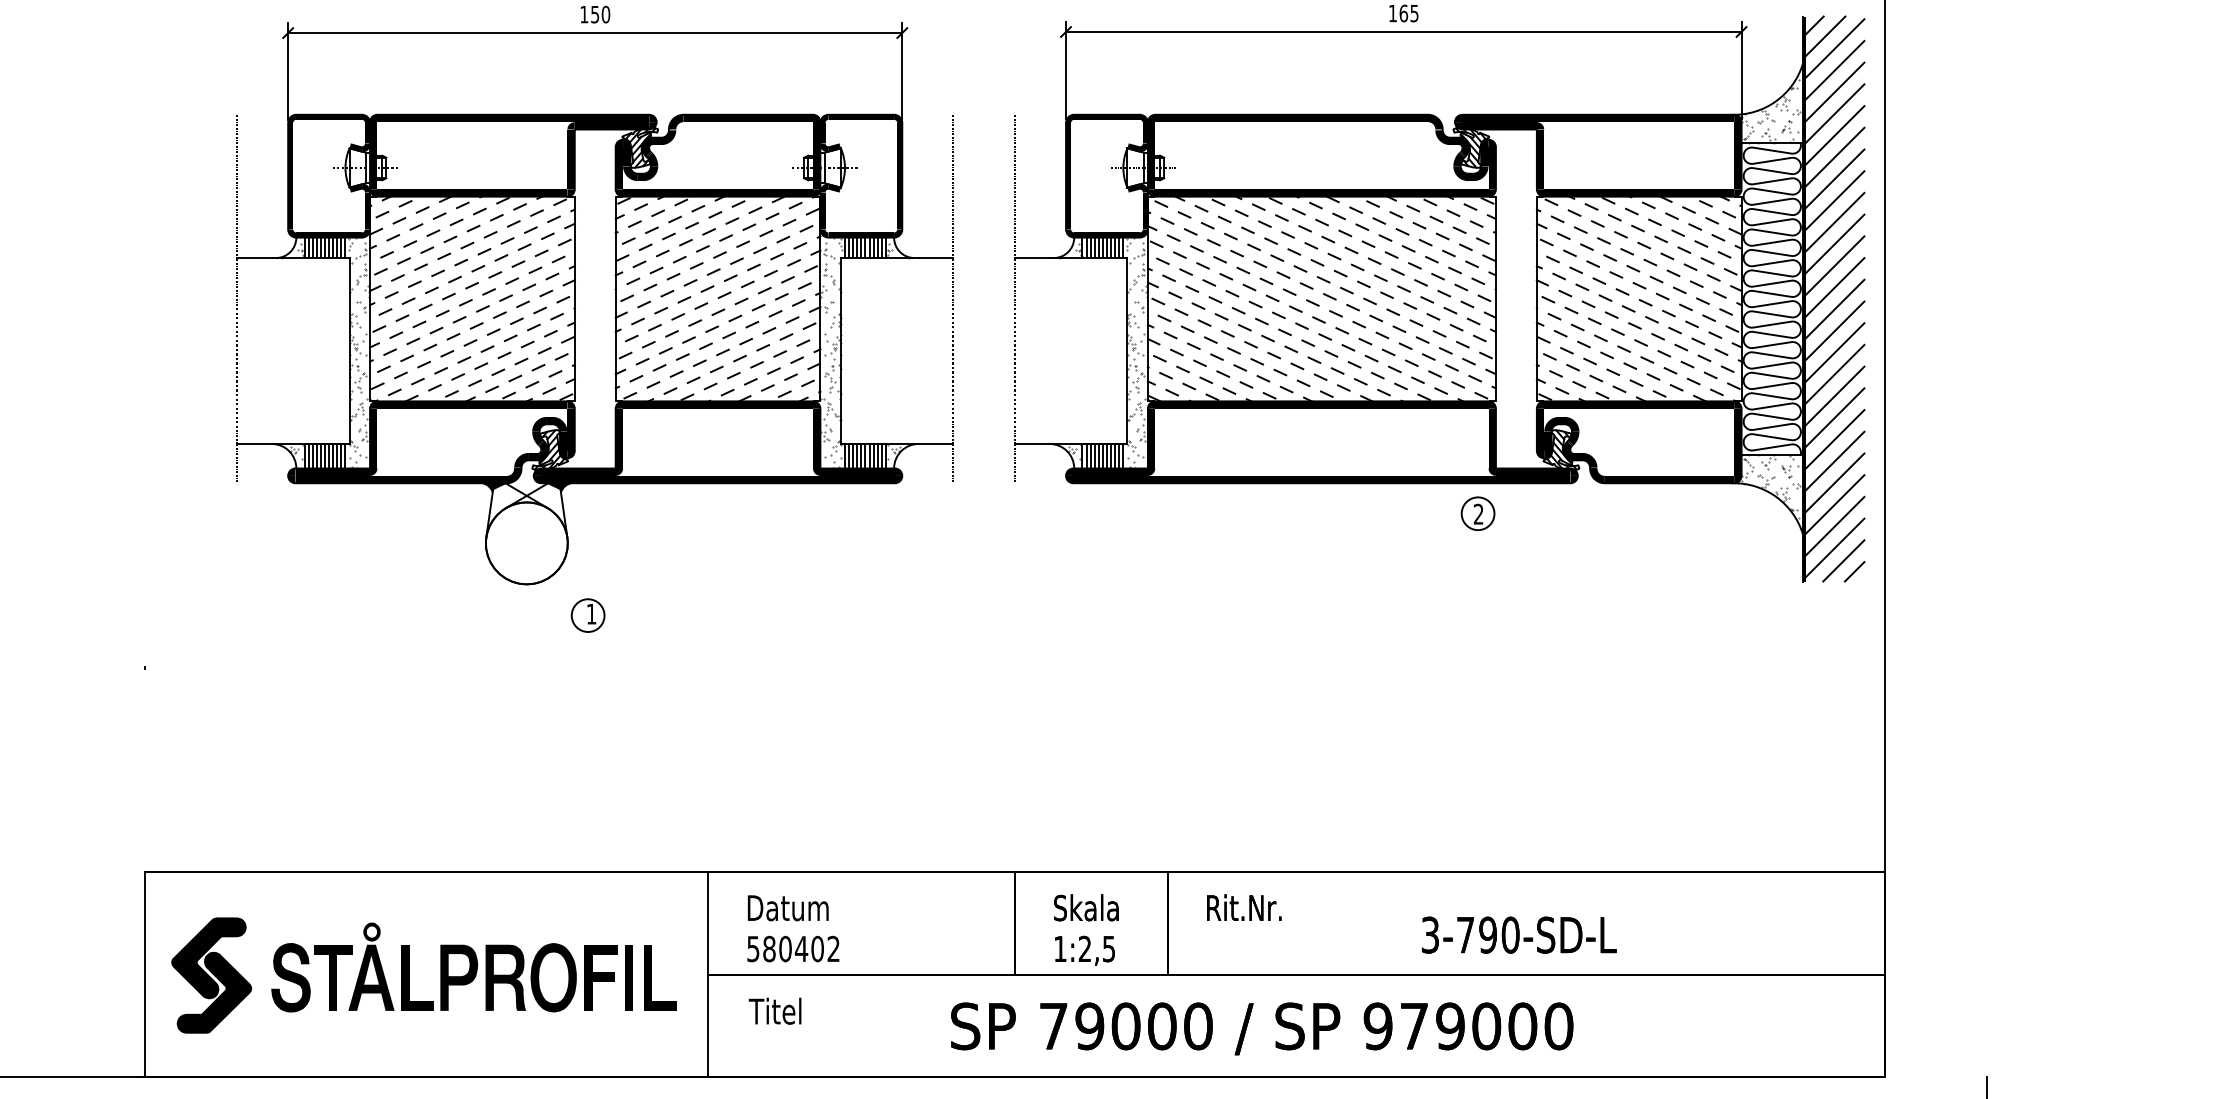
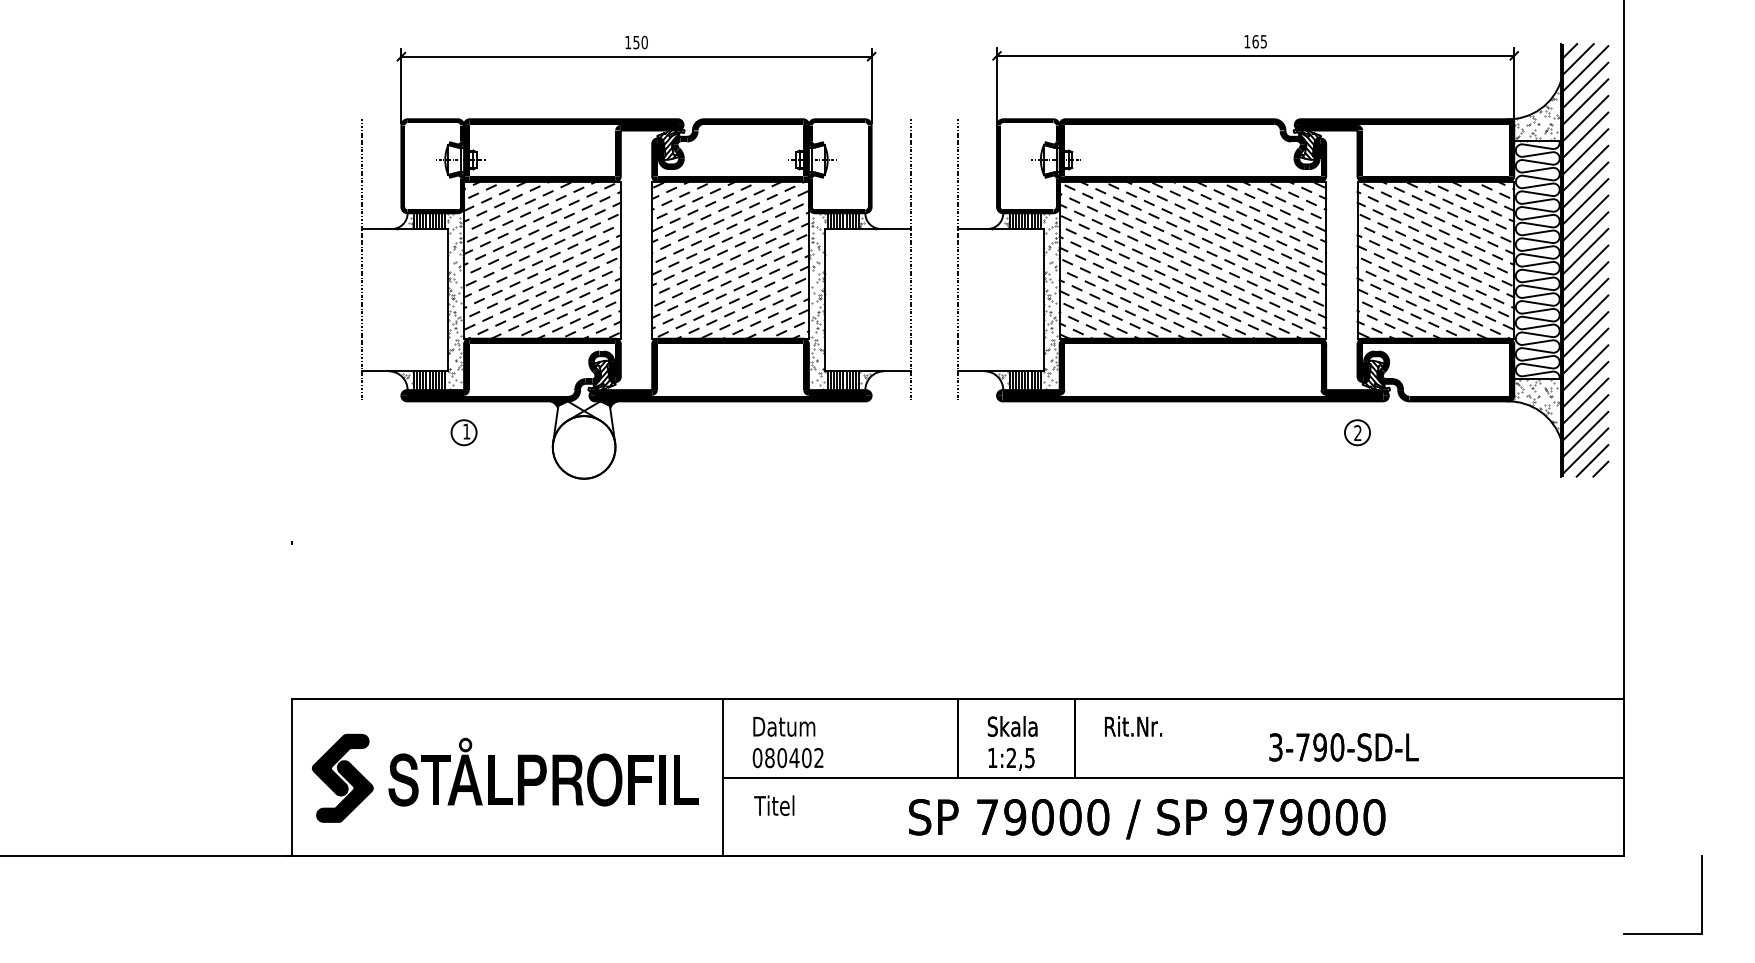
part: (1478, 513) -> (1357, 432), moved
part: (587, 615) -> (463, 432), moved
text: (753, 949) -> (757, 758), 580402 -> 080402

